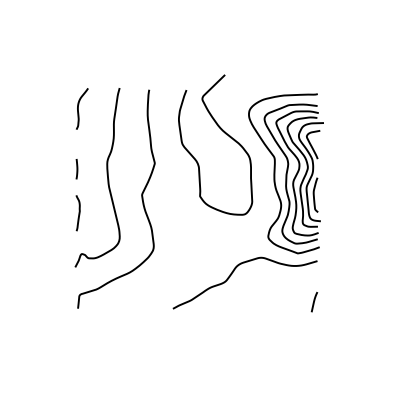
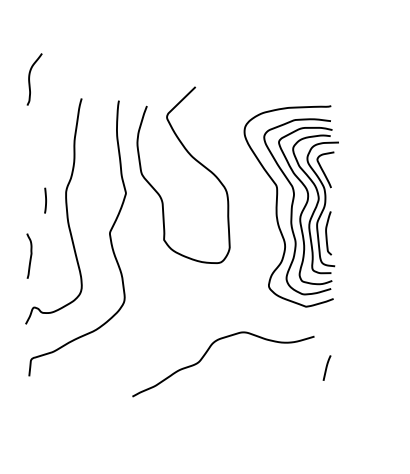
curve: (78, 108) -> (29, 78), moved
curve: (225, 134) -> (196, 162), moved
line: (76, 169) -> (44, 201), moved
curve: (232, 274) -> (207, 353), moved

